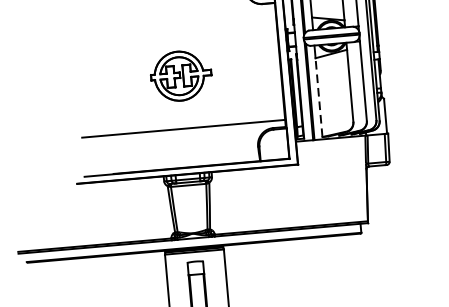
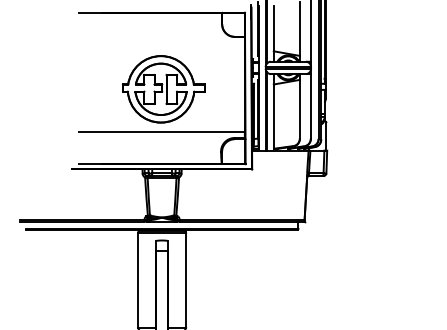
part: (180, 76) -> (163, 89), size x1.67
line: (318, 97) -> (273, 116), dashed -> solid

